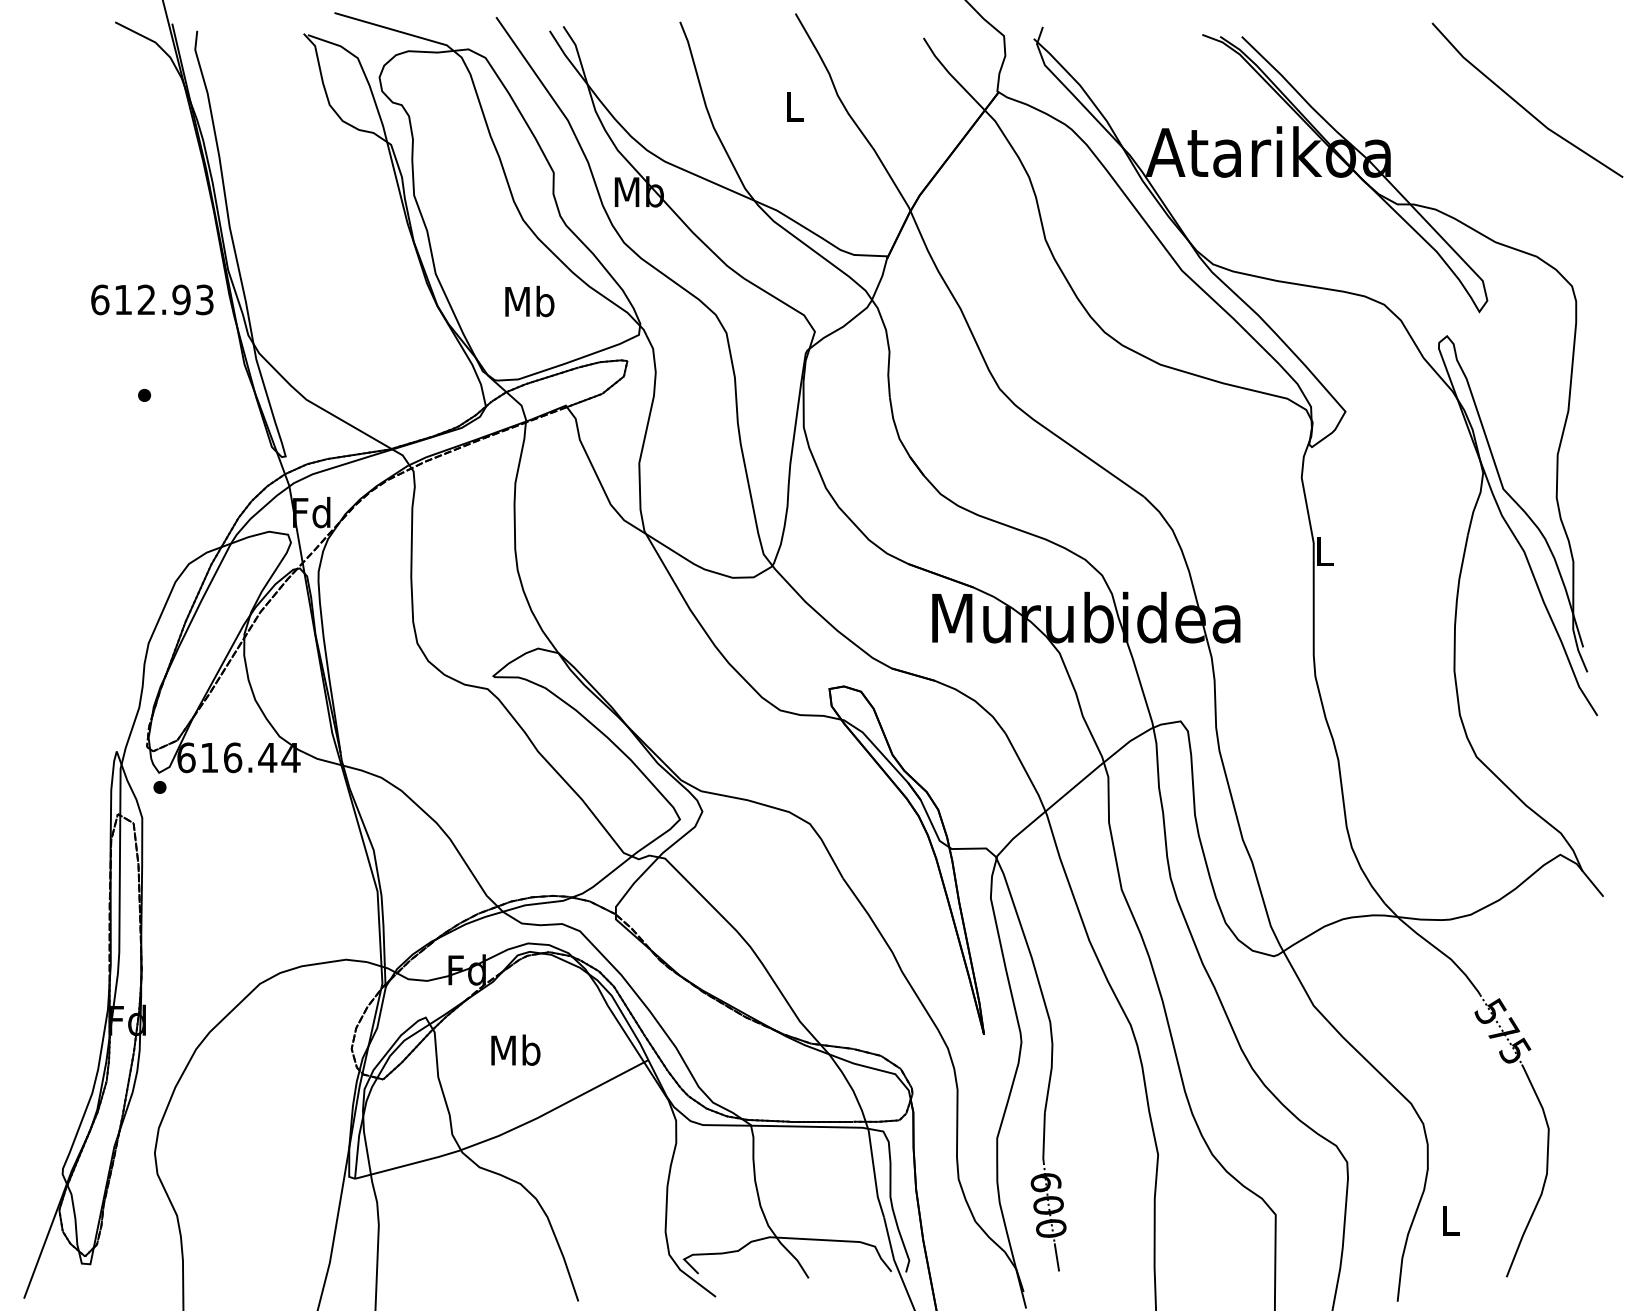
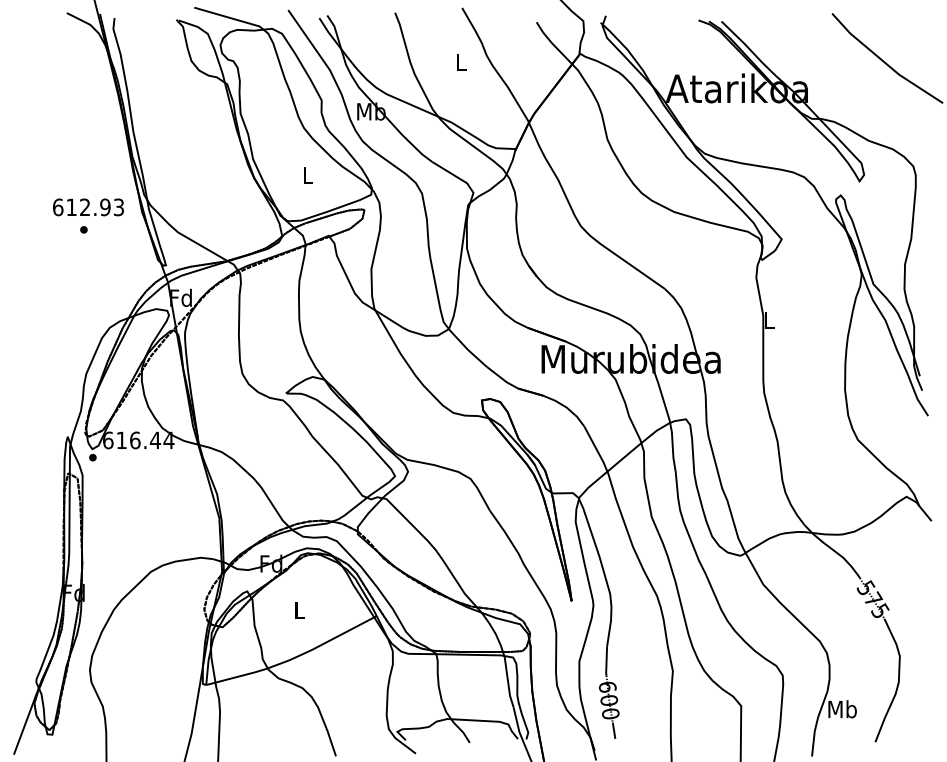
text: (152, 300) -> (88, 207), moved
text: (529, 301) -> (307, 175), Mb -> L
text: (515, 1050) -> (299, 610), Mb -> L
text: (1450, 1220) -> (842, 709), L -> Mb

